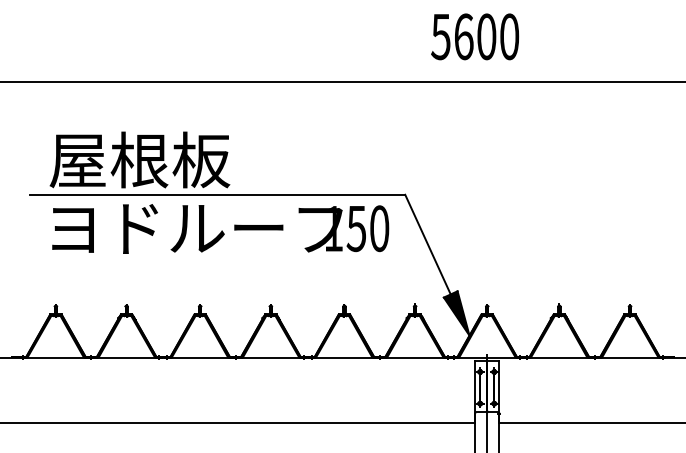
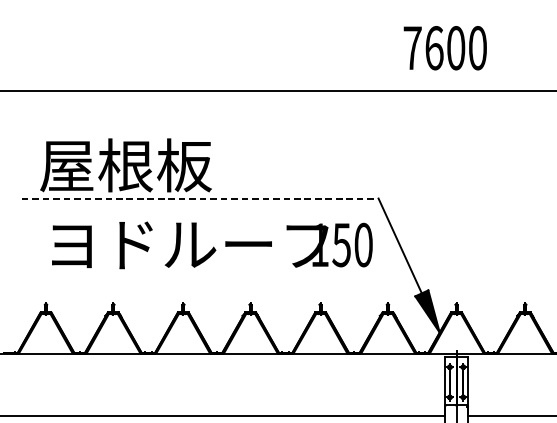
text: (440, 37) -> (412, 48), 5600 -> 7600
line: (218, 194) -> (200, 198), solid -> dashed
text: (220, 228) -> (212, 244), moved

